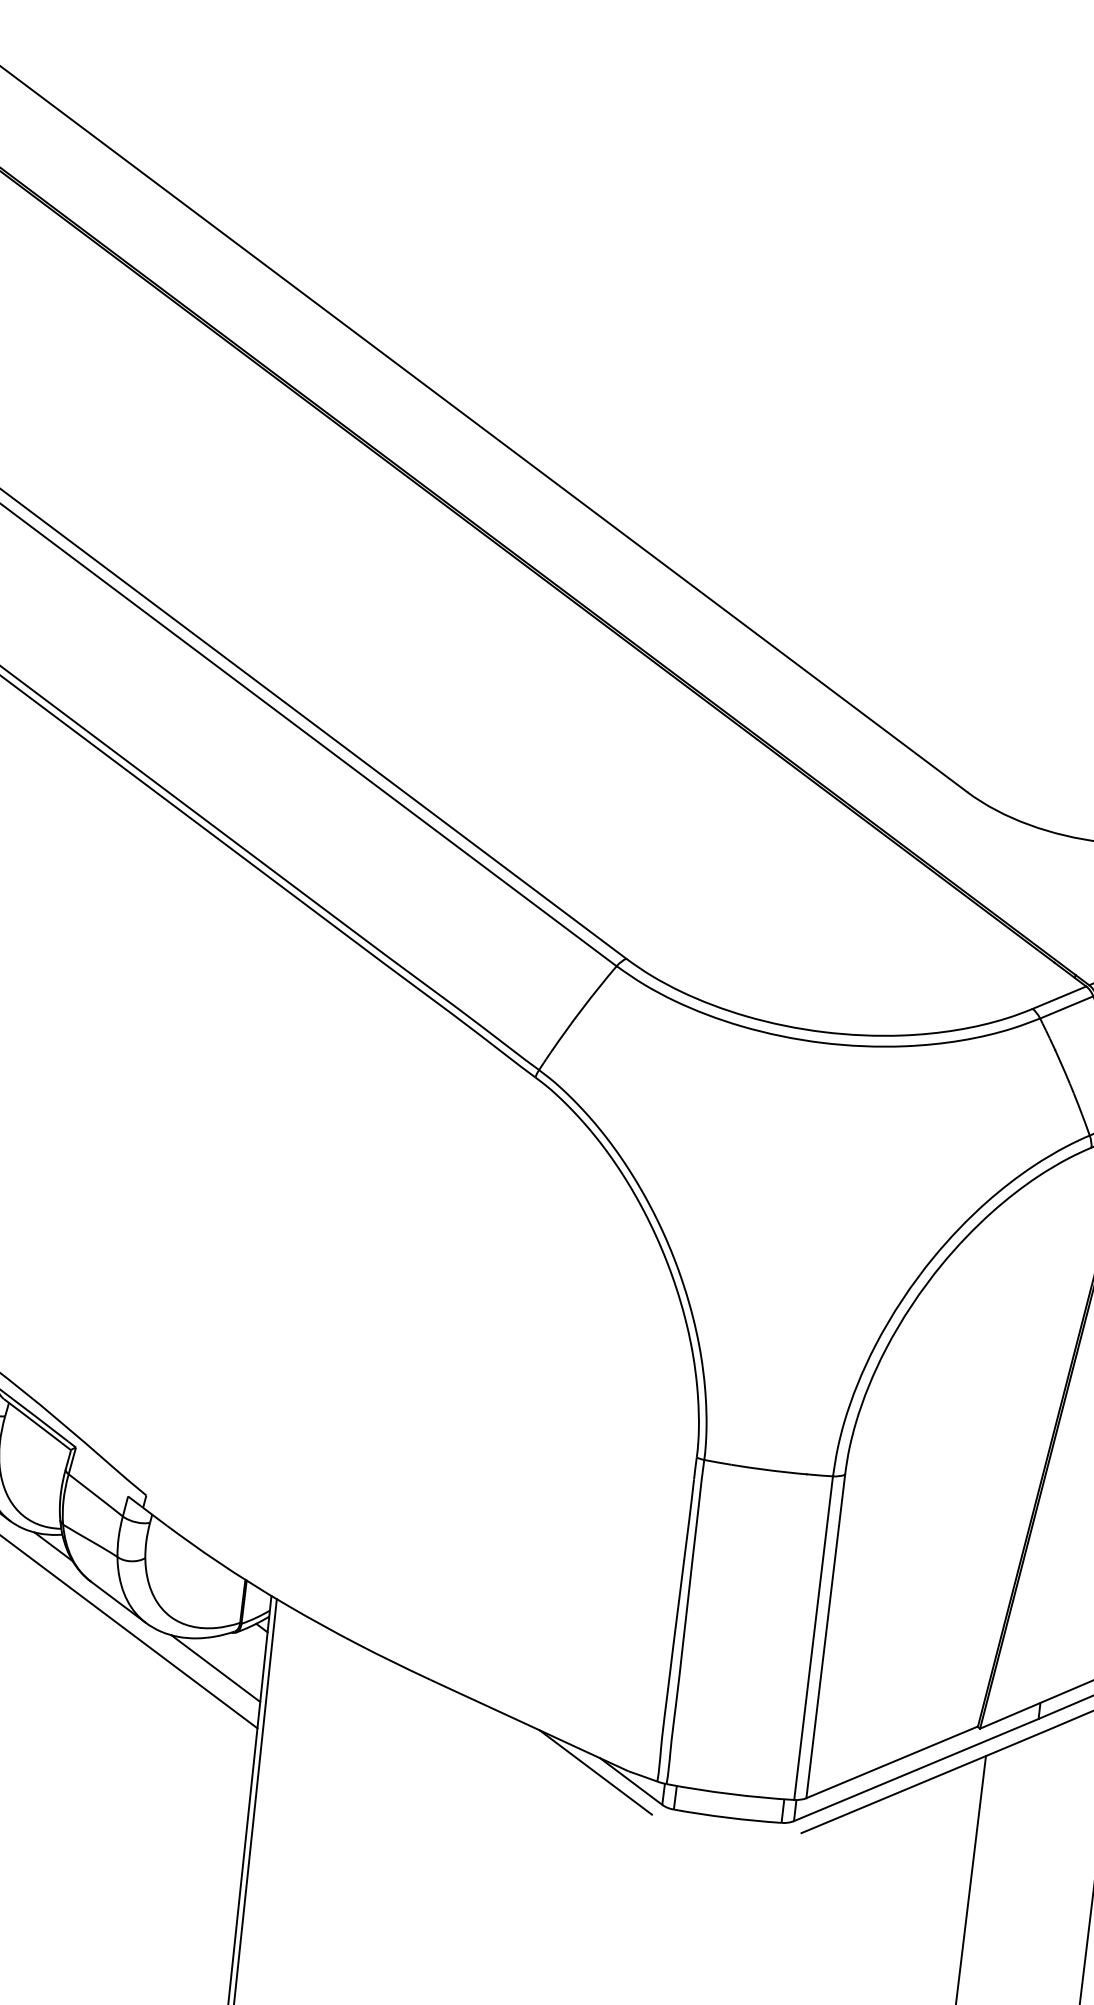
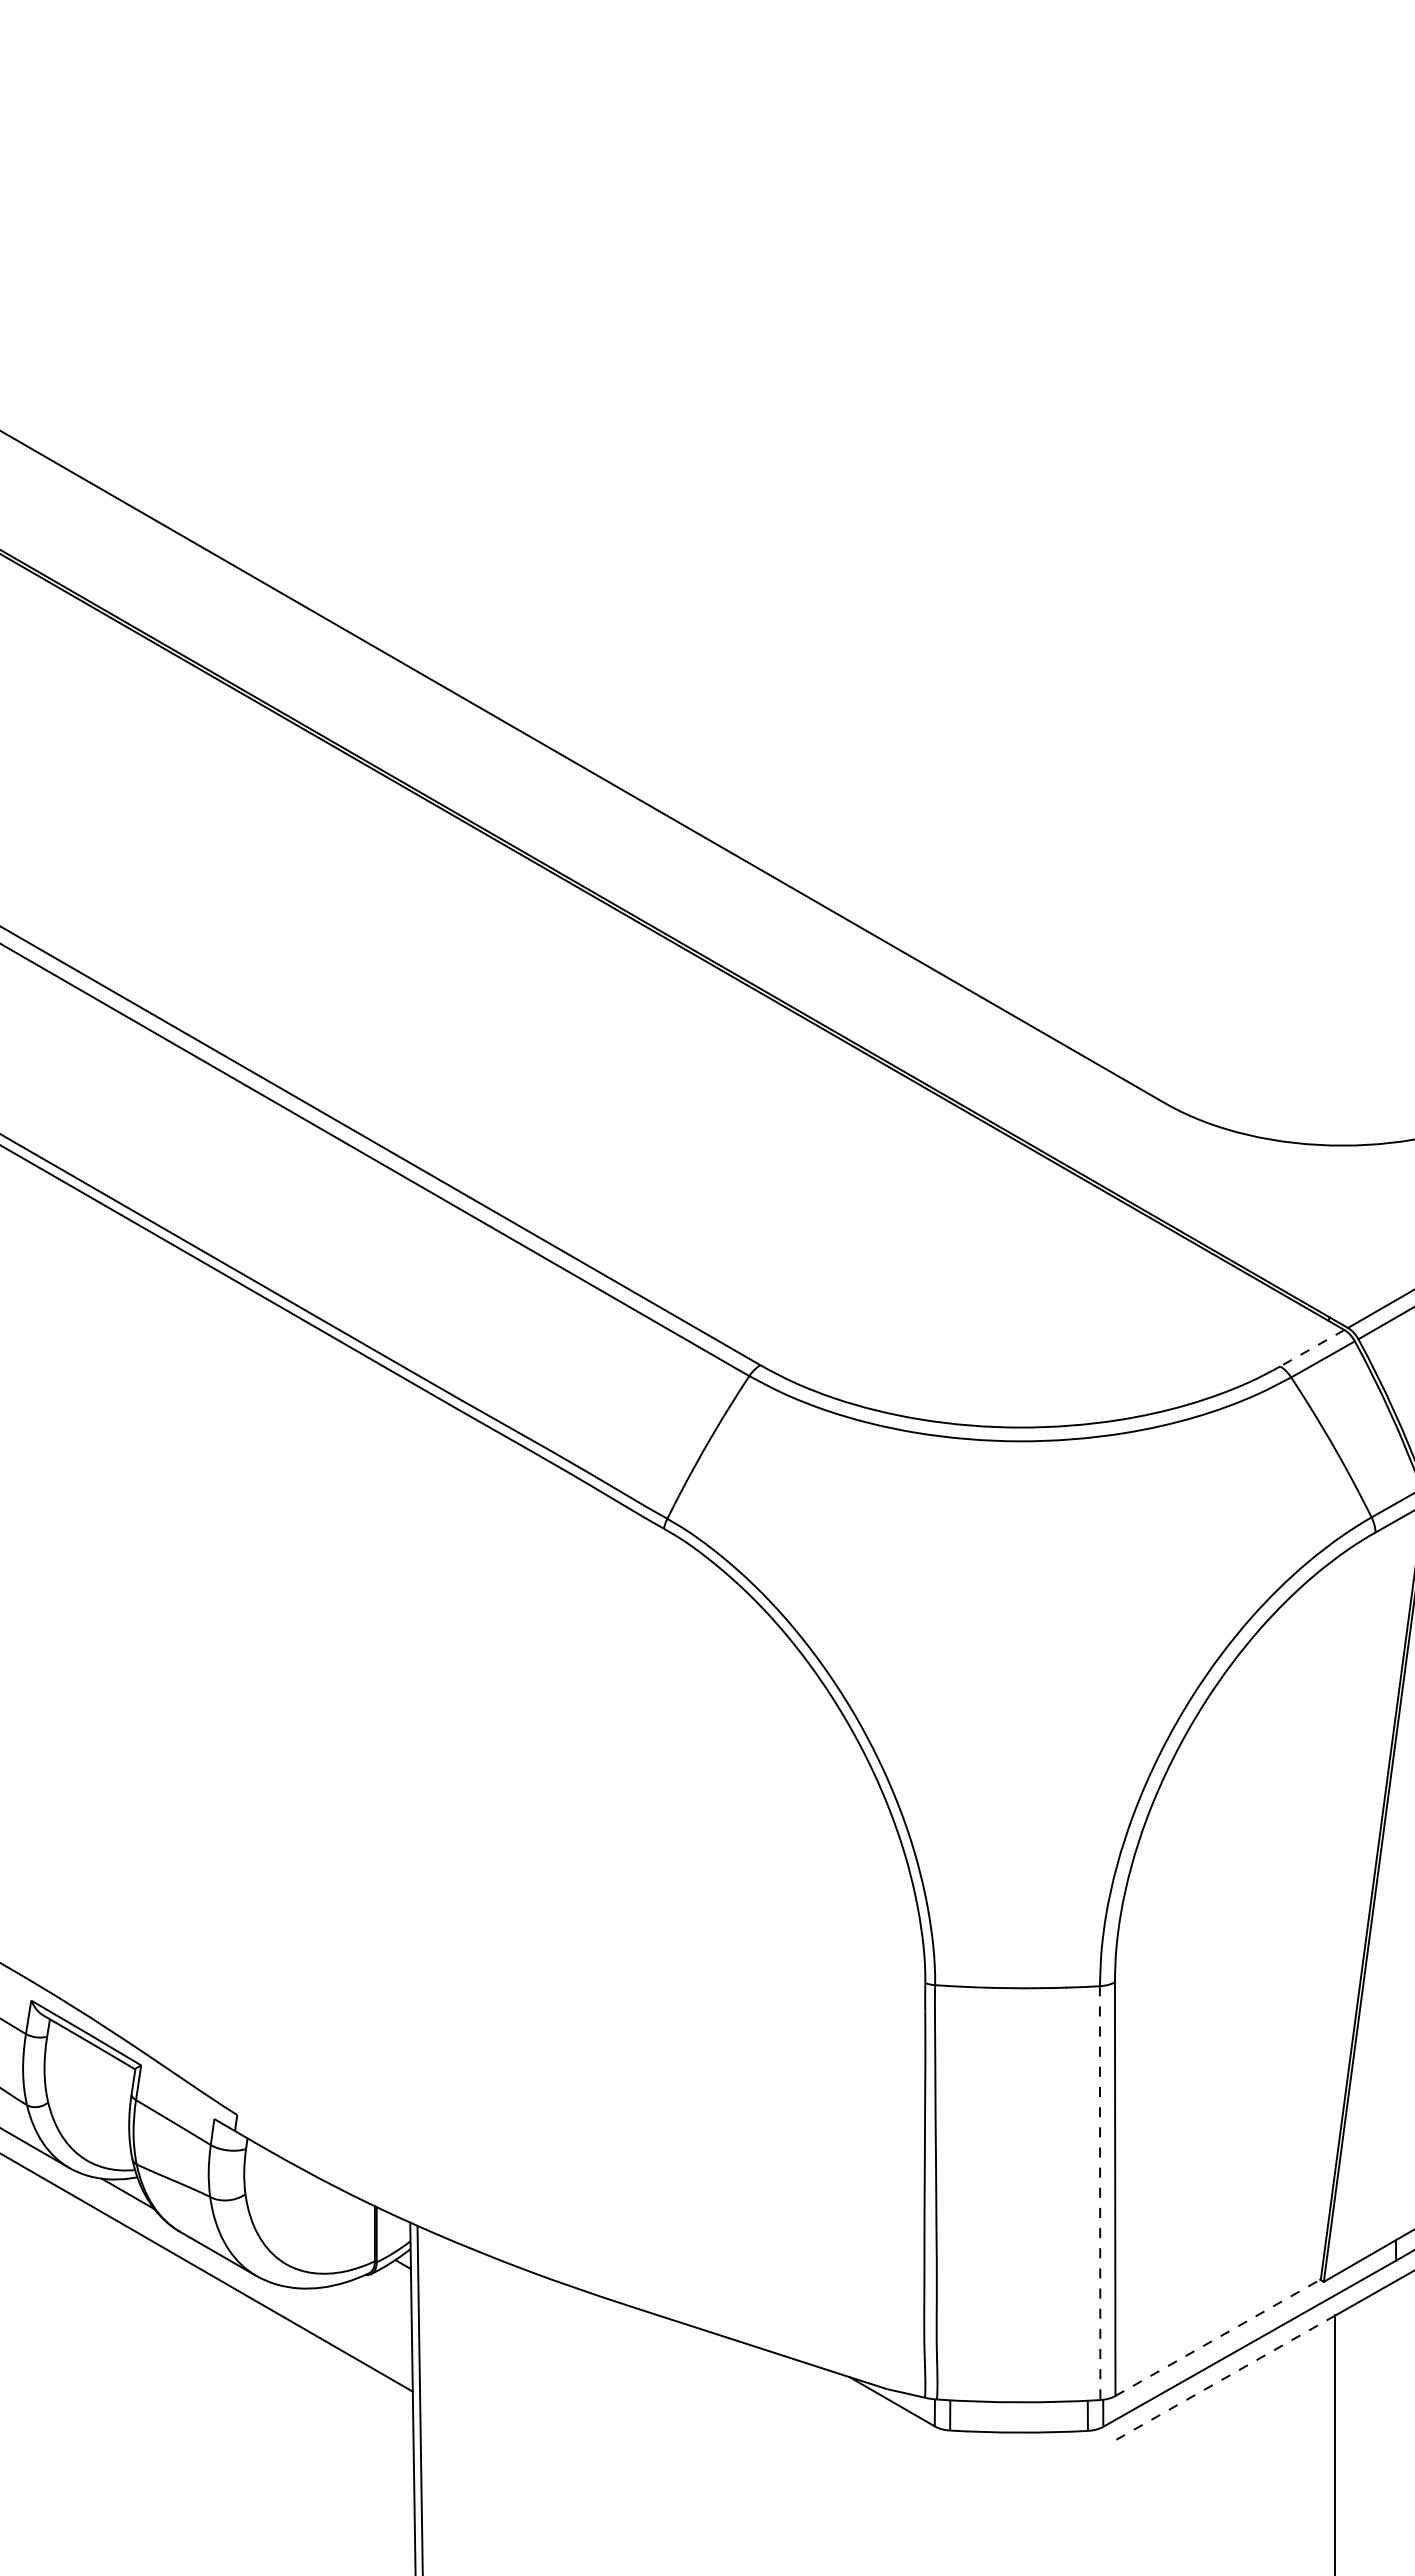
line: (1059, 997) -> (1312, 1348), solid -> dashed
line: (813, 1638) -> (1100, 2193), solid -> dashed
line: (216, 1668) -> (351, 2322), removed
line: (892, 1762) -> (1218, 2337), solid -> dashed
line: (595, 1772) -> (845, 2395), removed
line: (894, 1794) -> (1225, 2378), solid -> dashed

